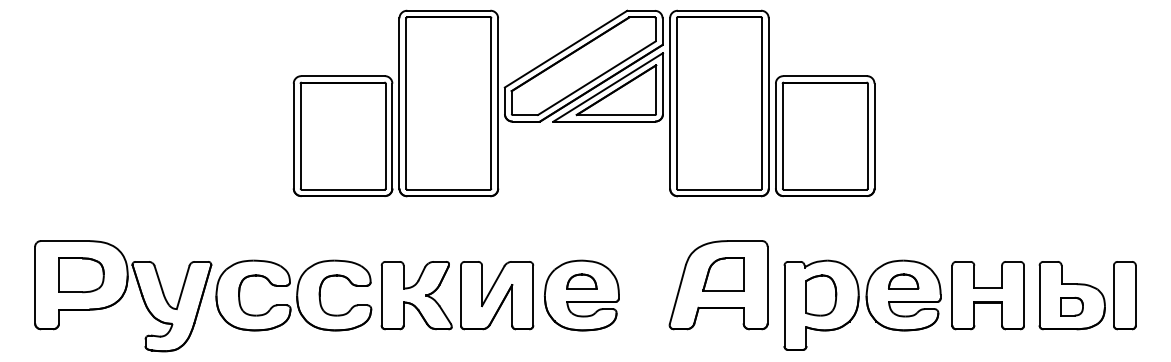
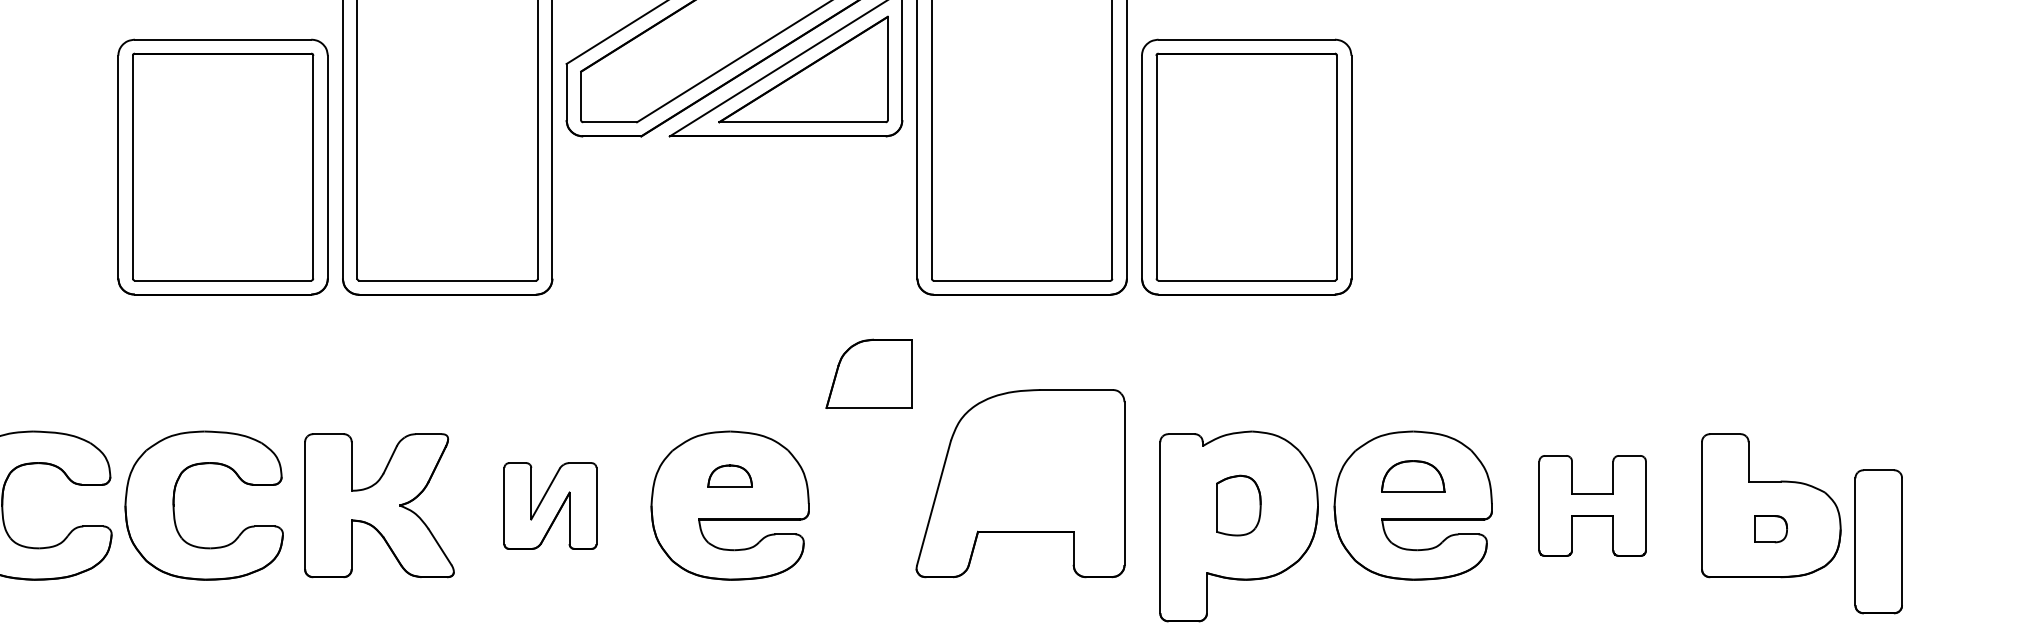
part: (723, 274) -> (869, 373), moved
part: (581, 281) -> (729, 475), size x0.7
part: (497, 295) -> (550, 505), size x0.6
part: (821, 295) -> (1238, 505), size x0.7
part: (987, 295) -> (1591, 505), size x0.7
part: (1124, 295) -> (1877, 541), moved
part: (1071, 306) -> (1769, 528), size x0.7

